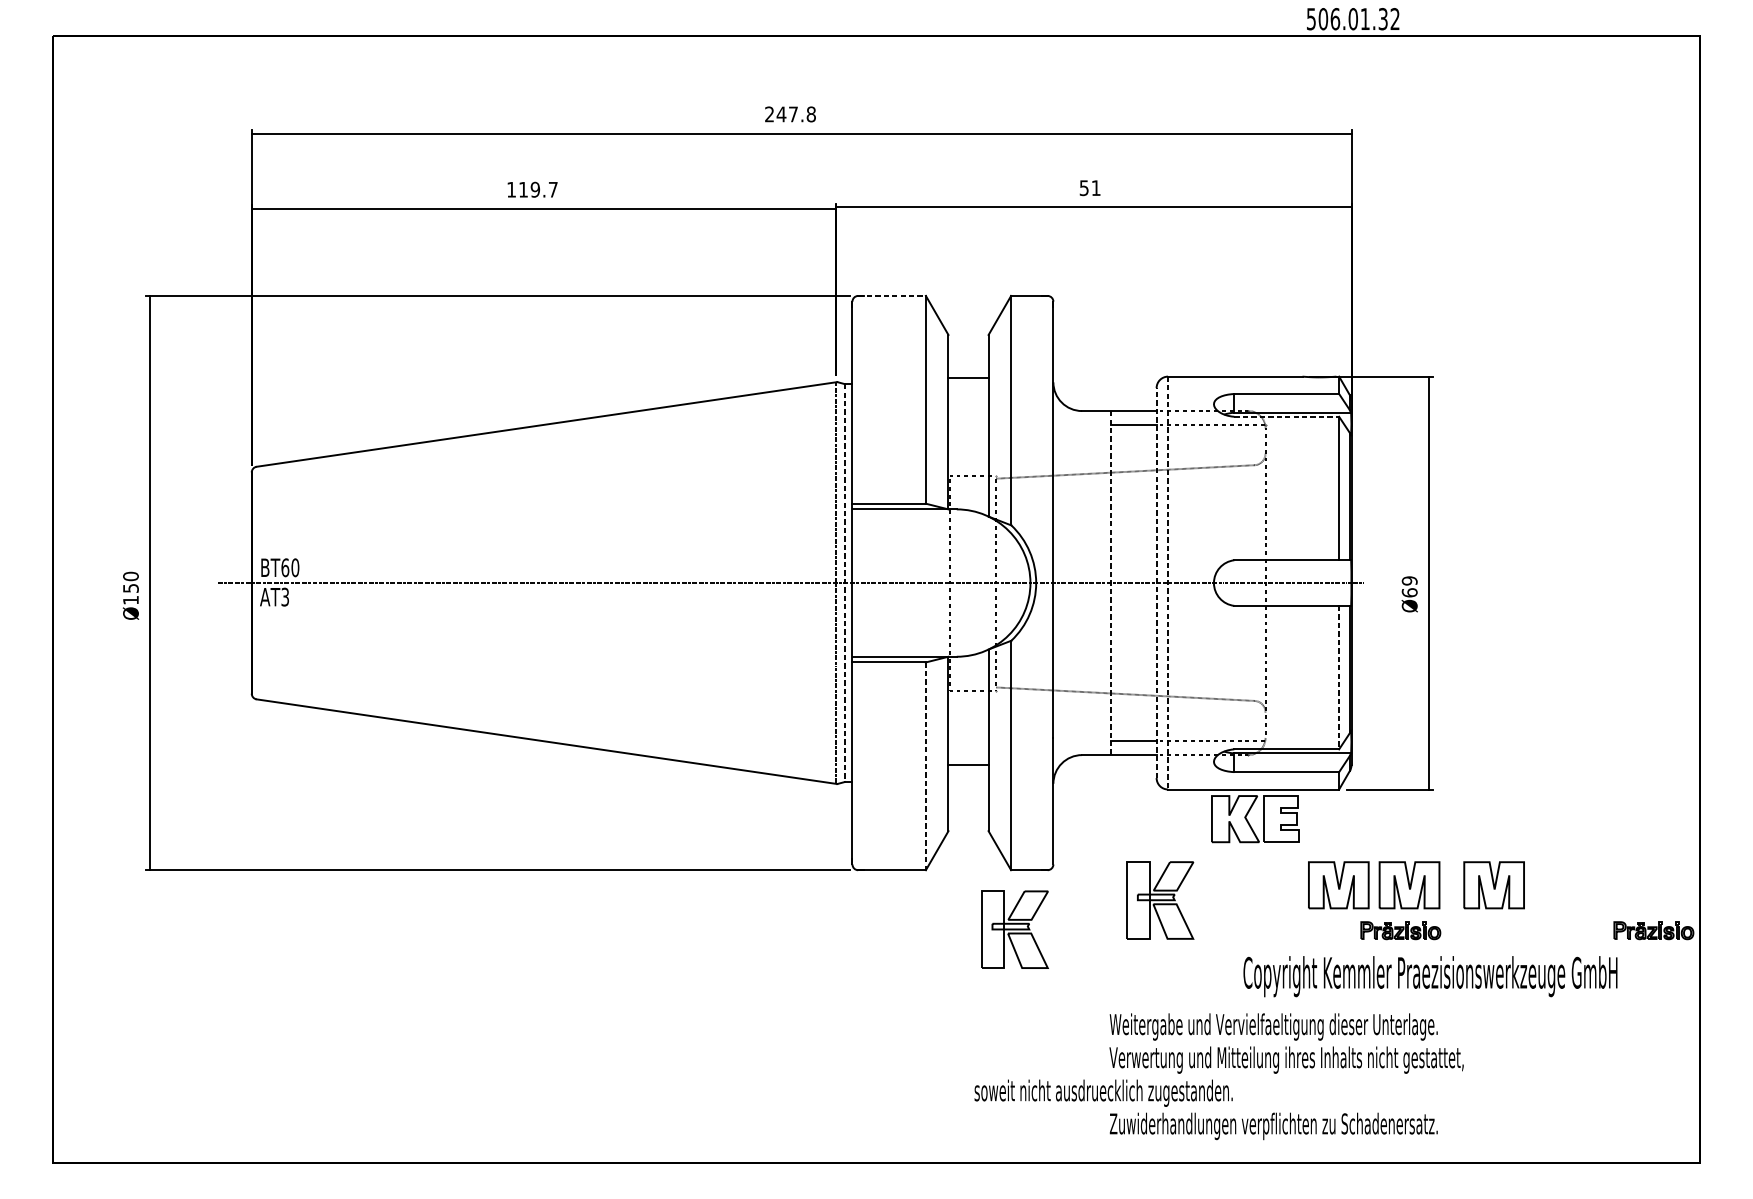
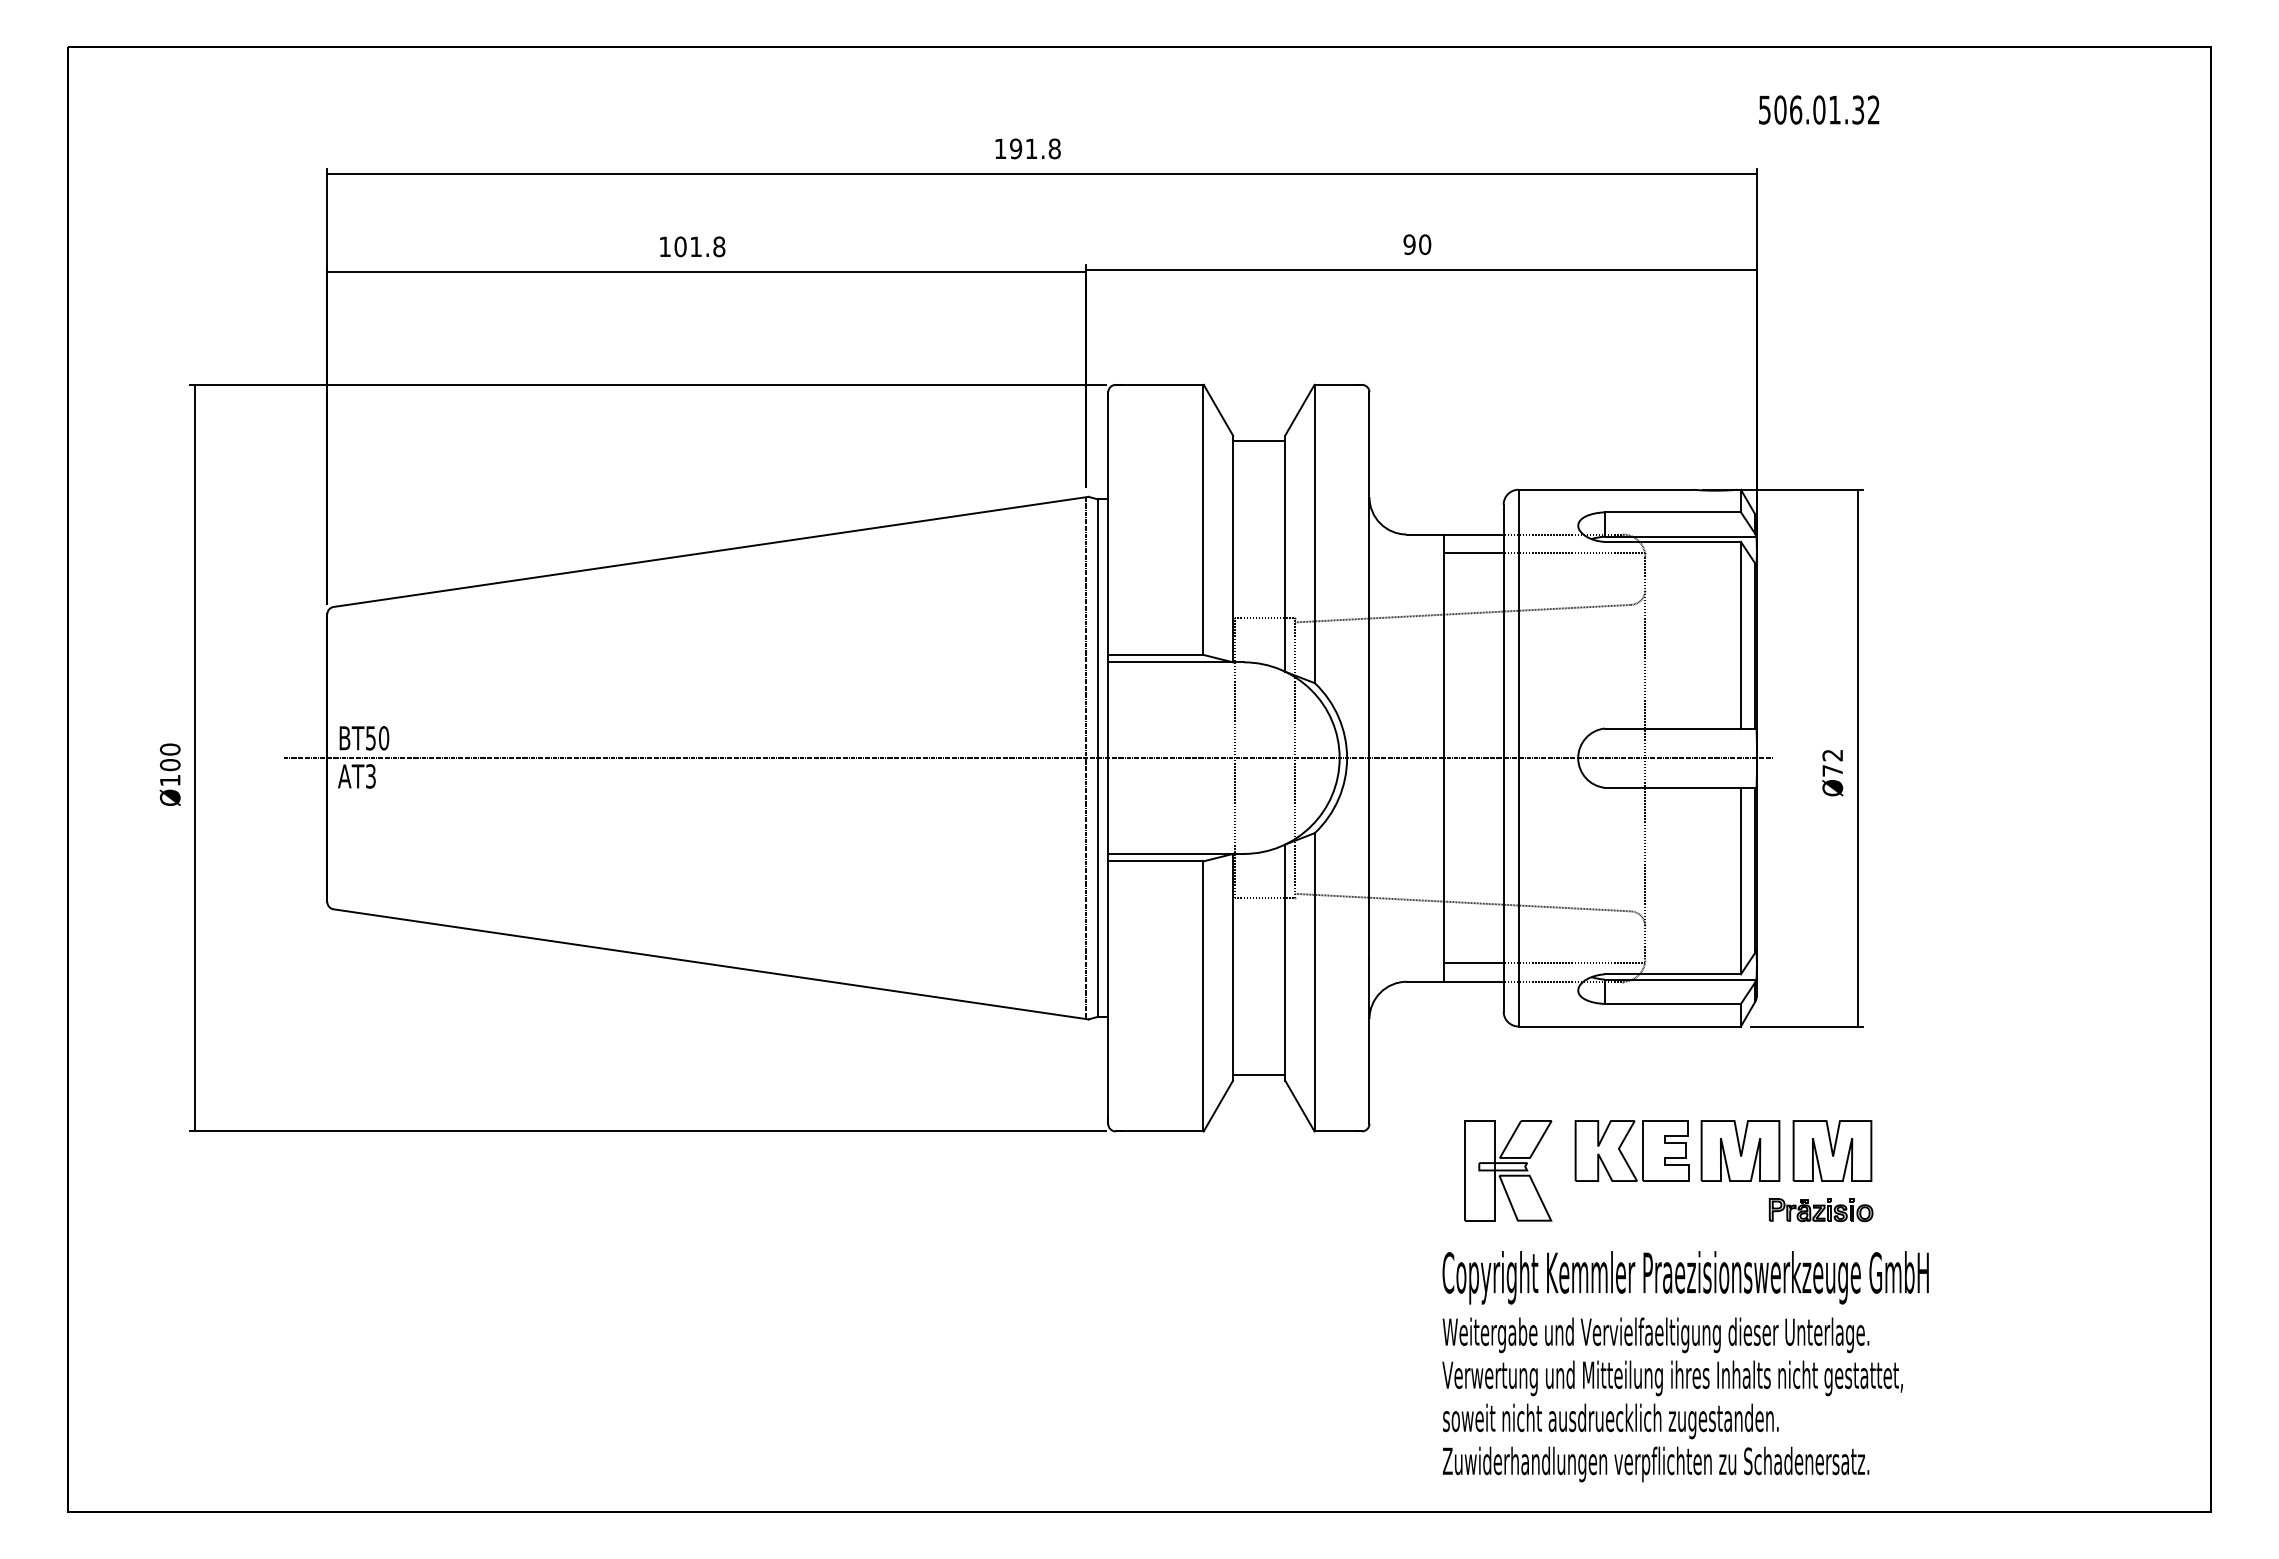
text: (1353, 18) -> (1819, 109), moved
text: (781, 114) -> (1015, 148), 247.8 -> 191.8
text: (1090, 187) -> (1417, 244), 51 -> 90
text: (538, 189) -> (699, 246), 119.7 -> 101.8
line: (892, 295) -> (1160, 384), dashed -> solid
line: (968, 377) -> (1259, 441), moved
line: (1287, 416) -> (1673, 541), dashed -> solid
text: (284, 567) -> (370, 738), BT60 -> BT50
line: (1156, 582) -> (1503, 757), dashed -> solid
line: (844, 583) -> (1098, 758), dashed -> solid
line: (1111, 583) -> (1444, 758), dashed -> solid
line: (1168, 583) -> (1518, 758), dashed -> solid
text: (1409, 586) -> (1832, 762), Ø69 -> Ø72
text: (130, 588) -> (169, 765), Ø150 -> Ø100
line: (1338, 677) -> (1740, 881), dashed -> solid
line: (968, 764) -> (1259, 1074), moved
line: (925, 766) -> (1203, 996), dashed -> solid
part: (1248, 821) -> (1623, 1154), moved
part: (1494, 884) -> (1942, 1150), removed
part: (1014, 929) -> (1319, 1208), removed
part: (1653, 931) -> (2149, 1210), removed
text: (1430, 976) -> (1685, 1277), moved
text: (1103, 1093) -> (1610, 1421), moved

